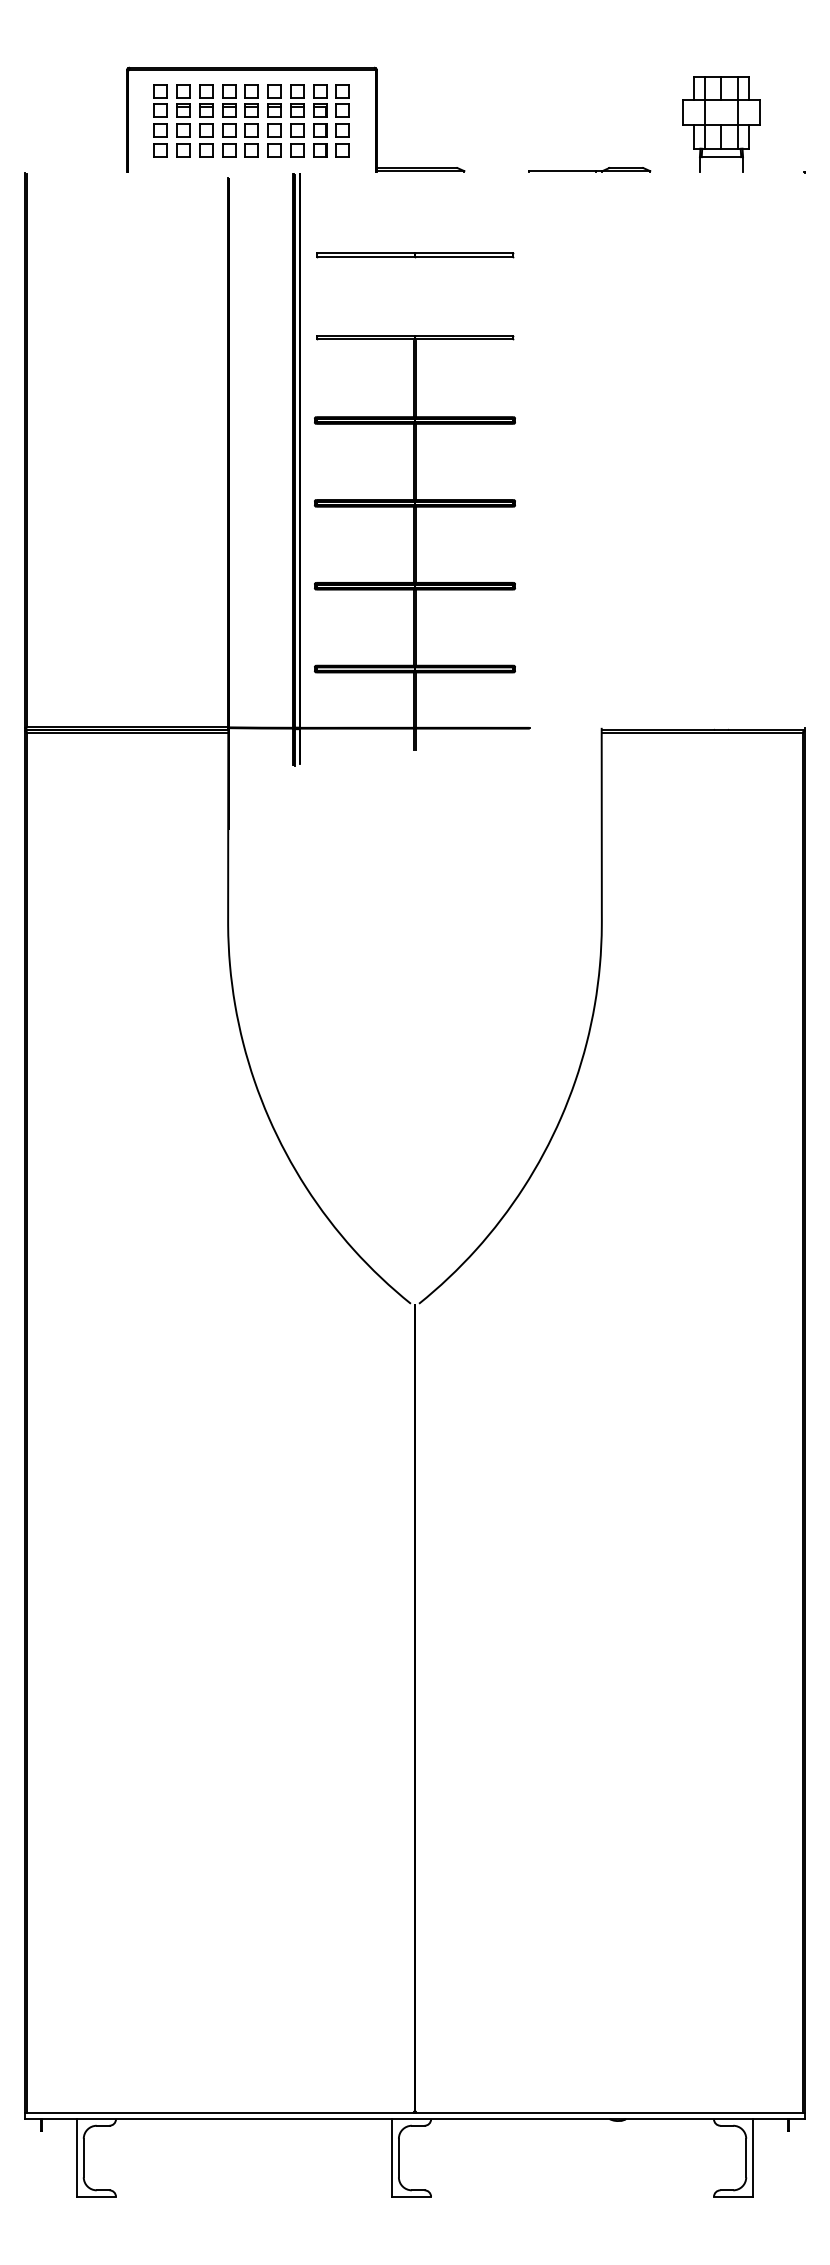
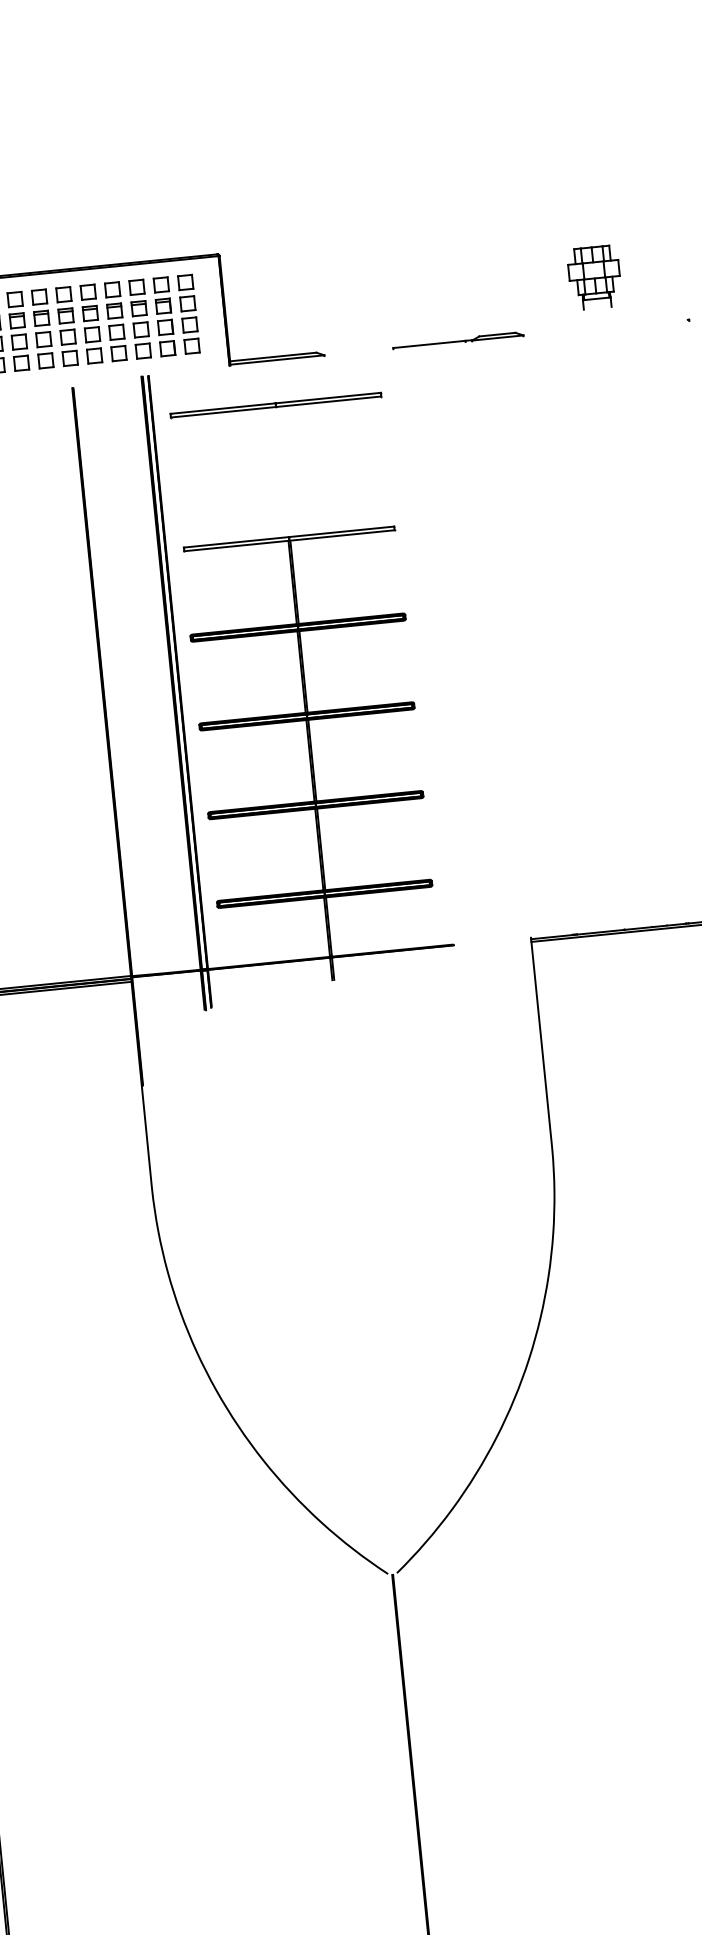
part: (721, 124) -> (594, 277), size x0.6
part: (415, 255) -> (276, 405), moved

